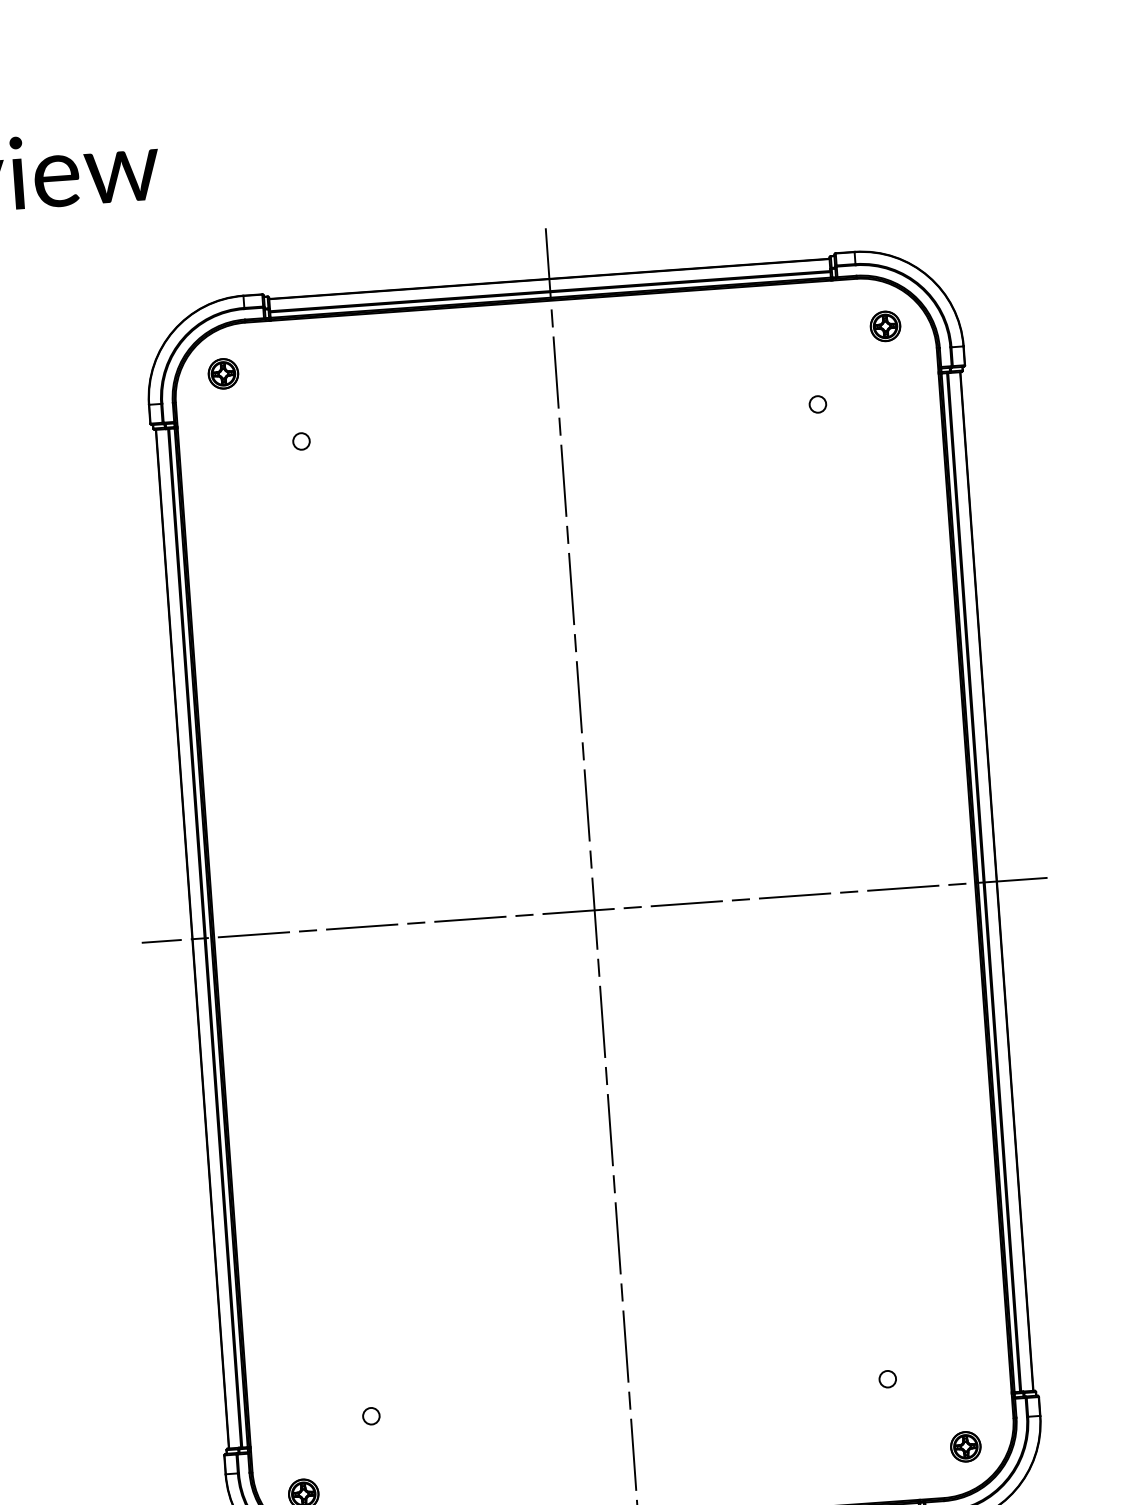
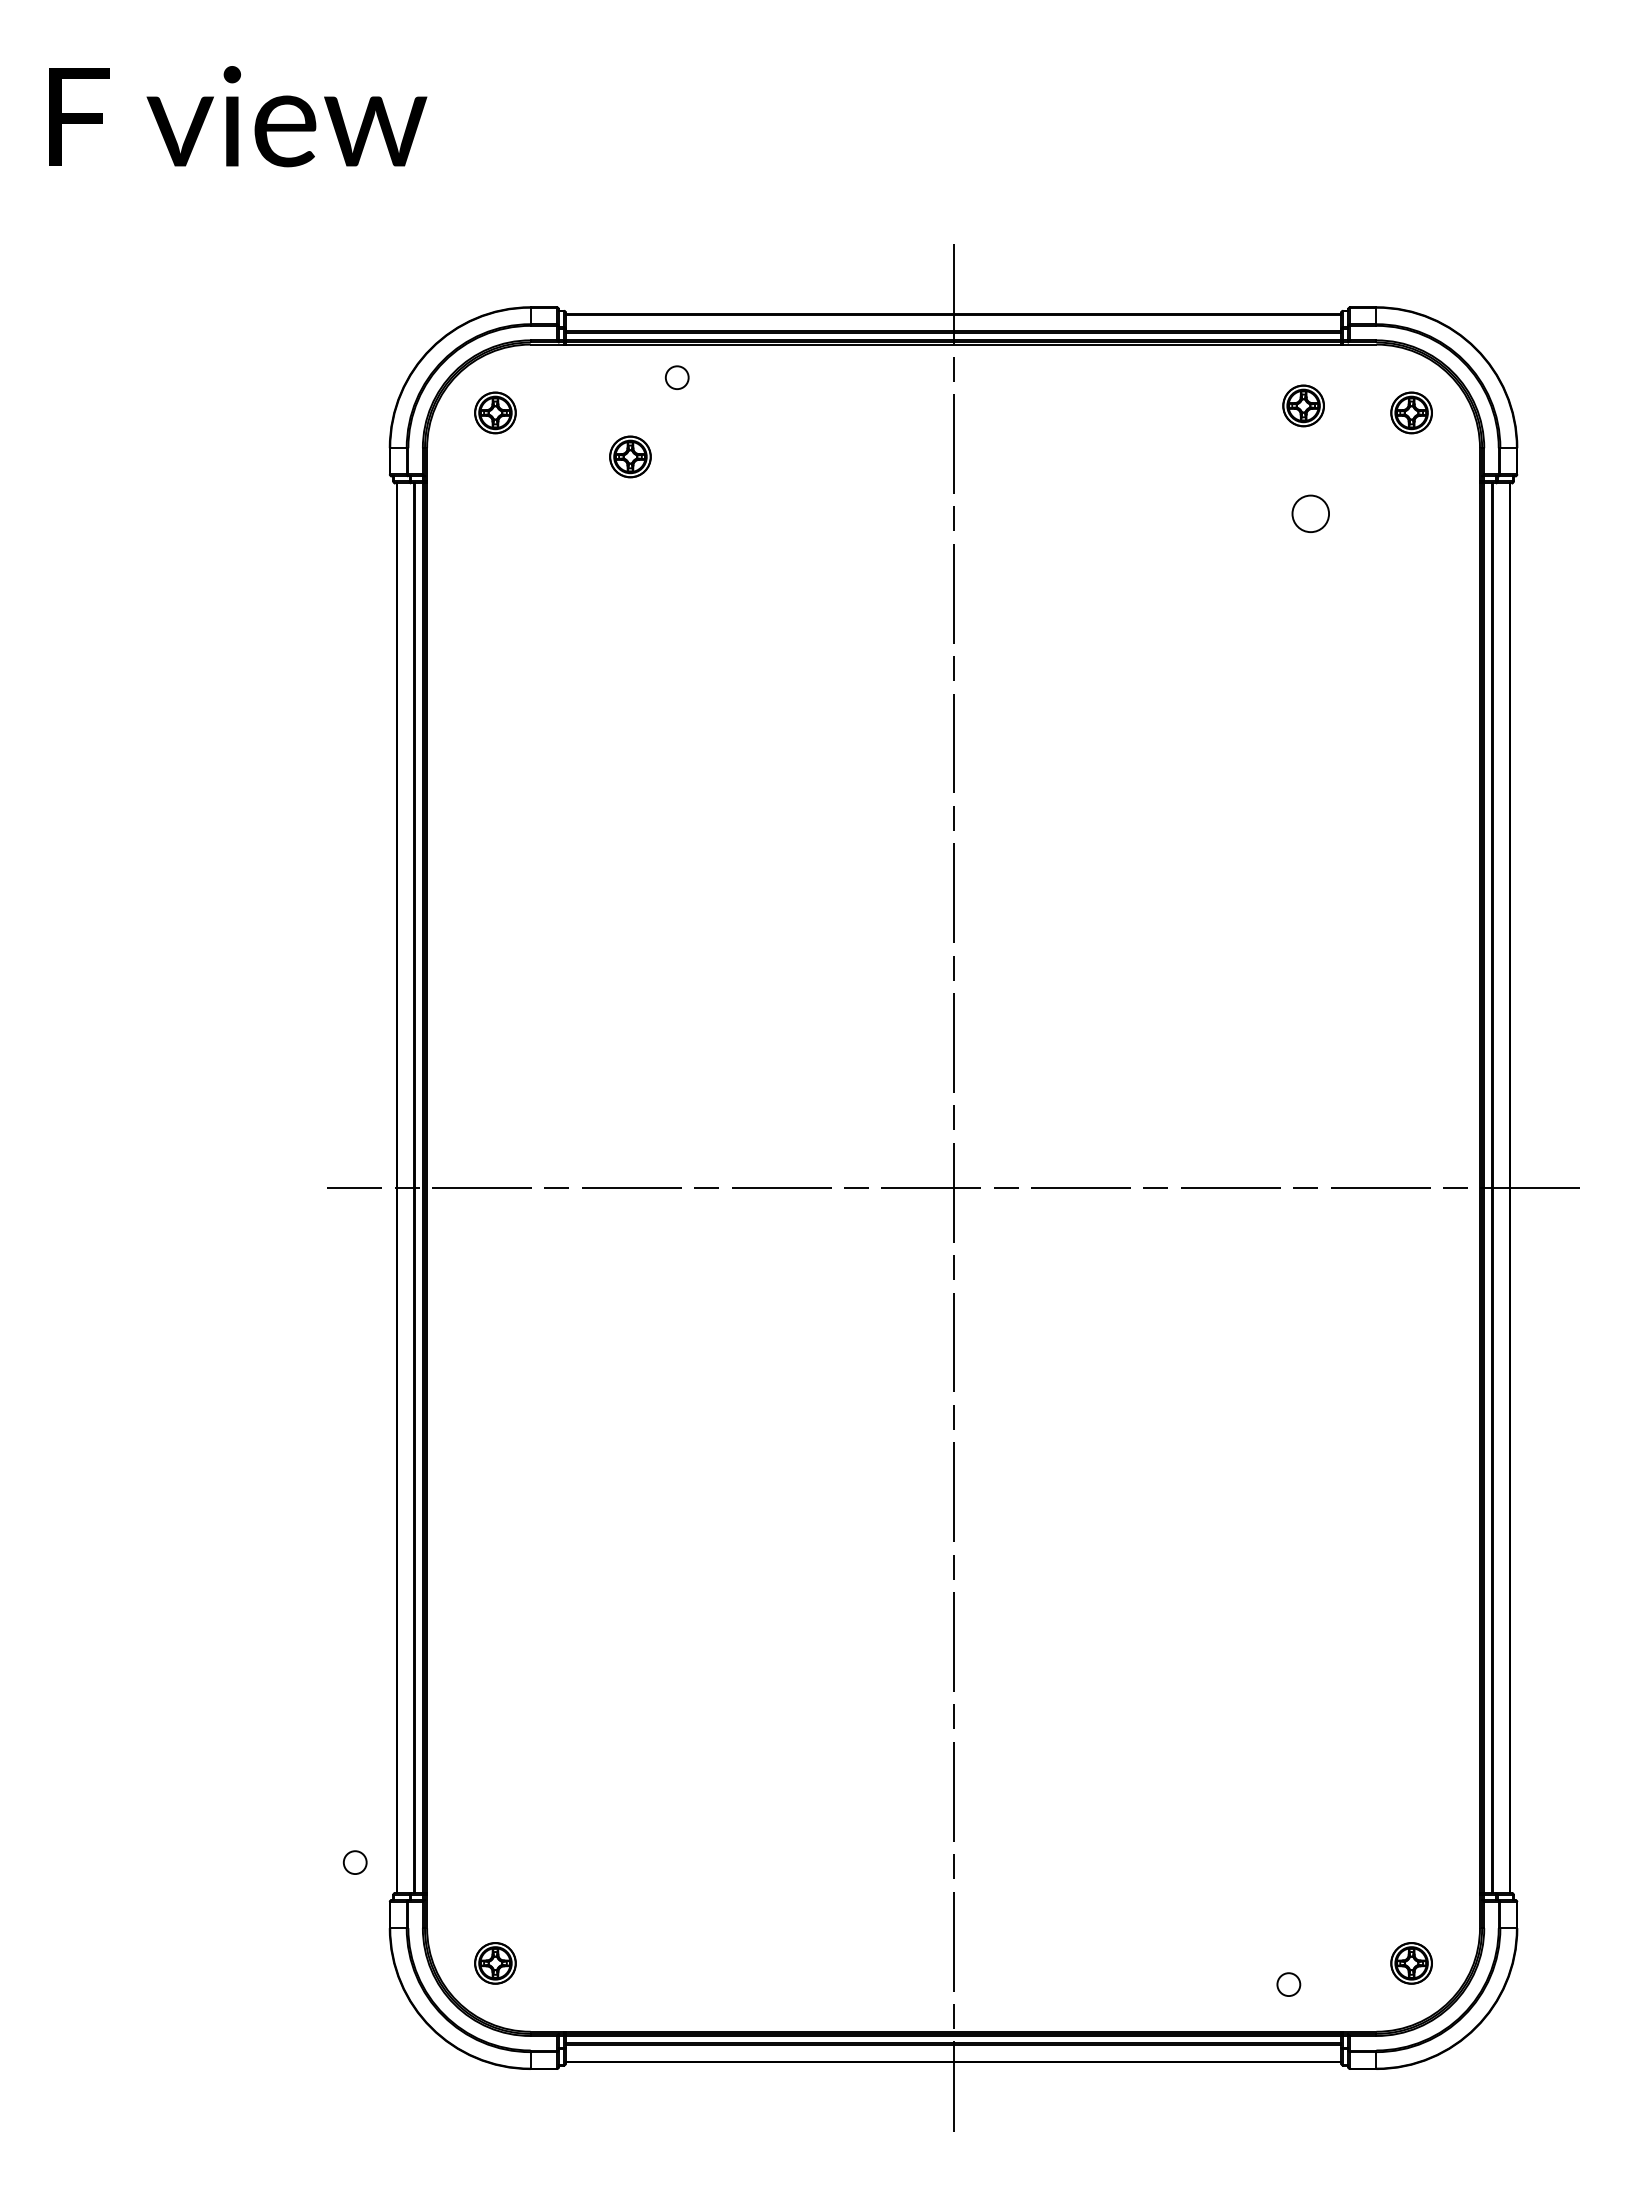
part: (807, 326) -> (1303, 405), added
part: (323, 398) -> (630, 456), added
circle: (817, 404) -> (1310, 513), size x1.6
circle: (300, 441) -> (676, 377), moved
circle: (887, 1379) -> (1288, 1984), moved
circle: (370, 1416) -> (354, 1862), moved

